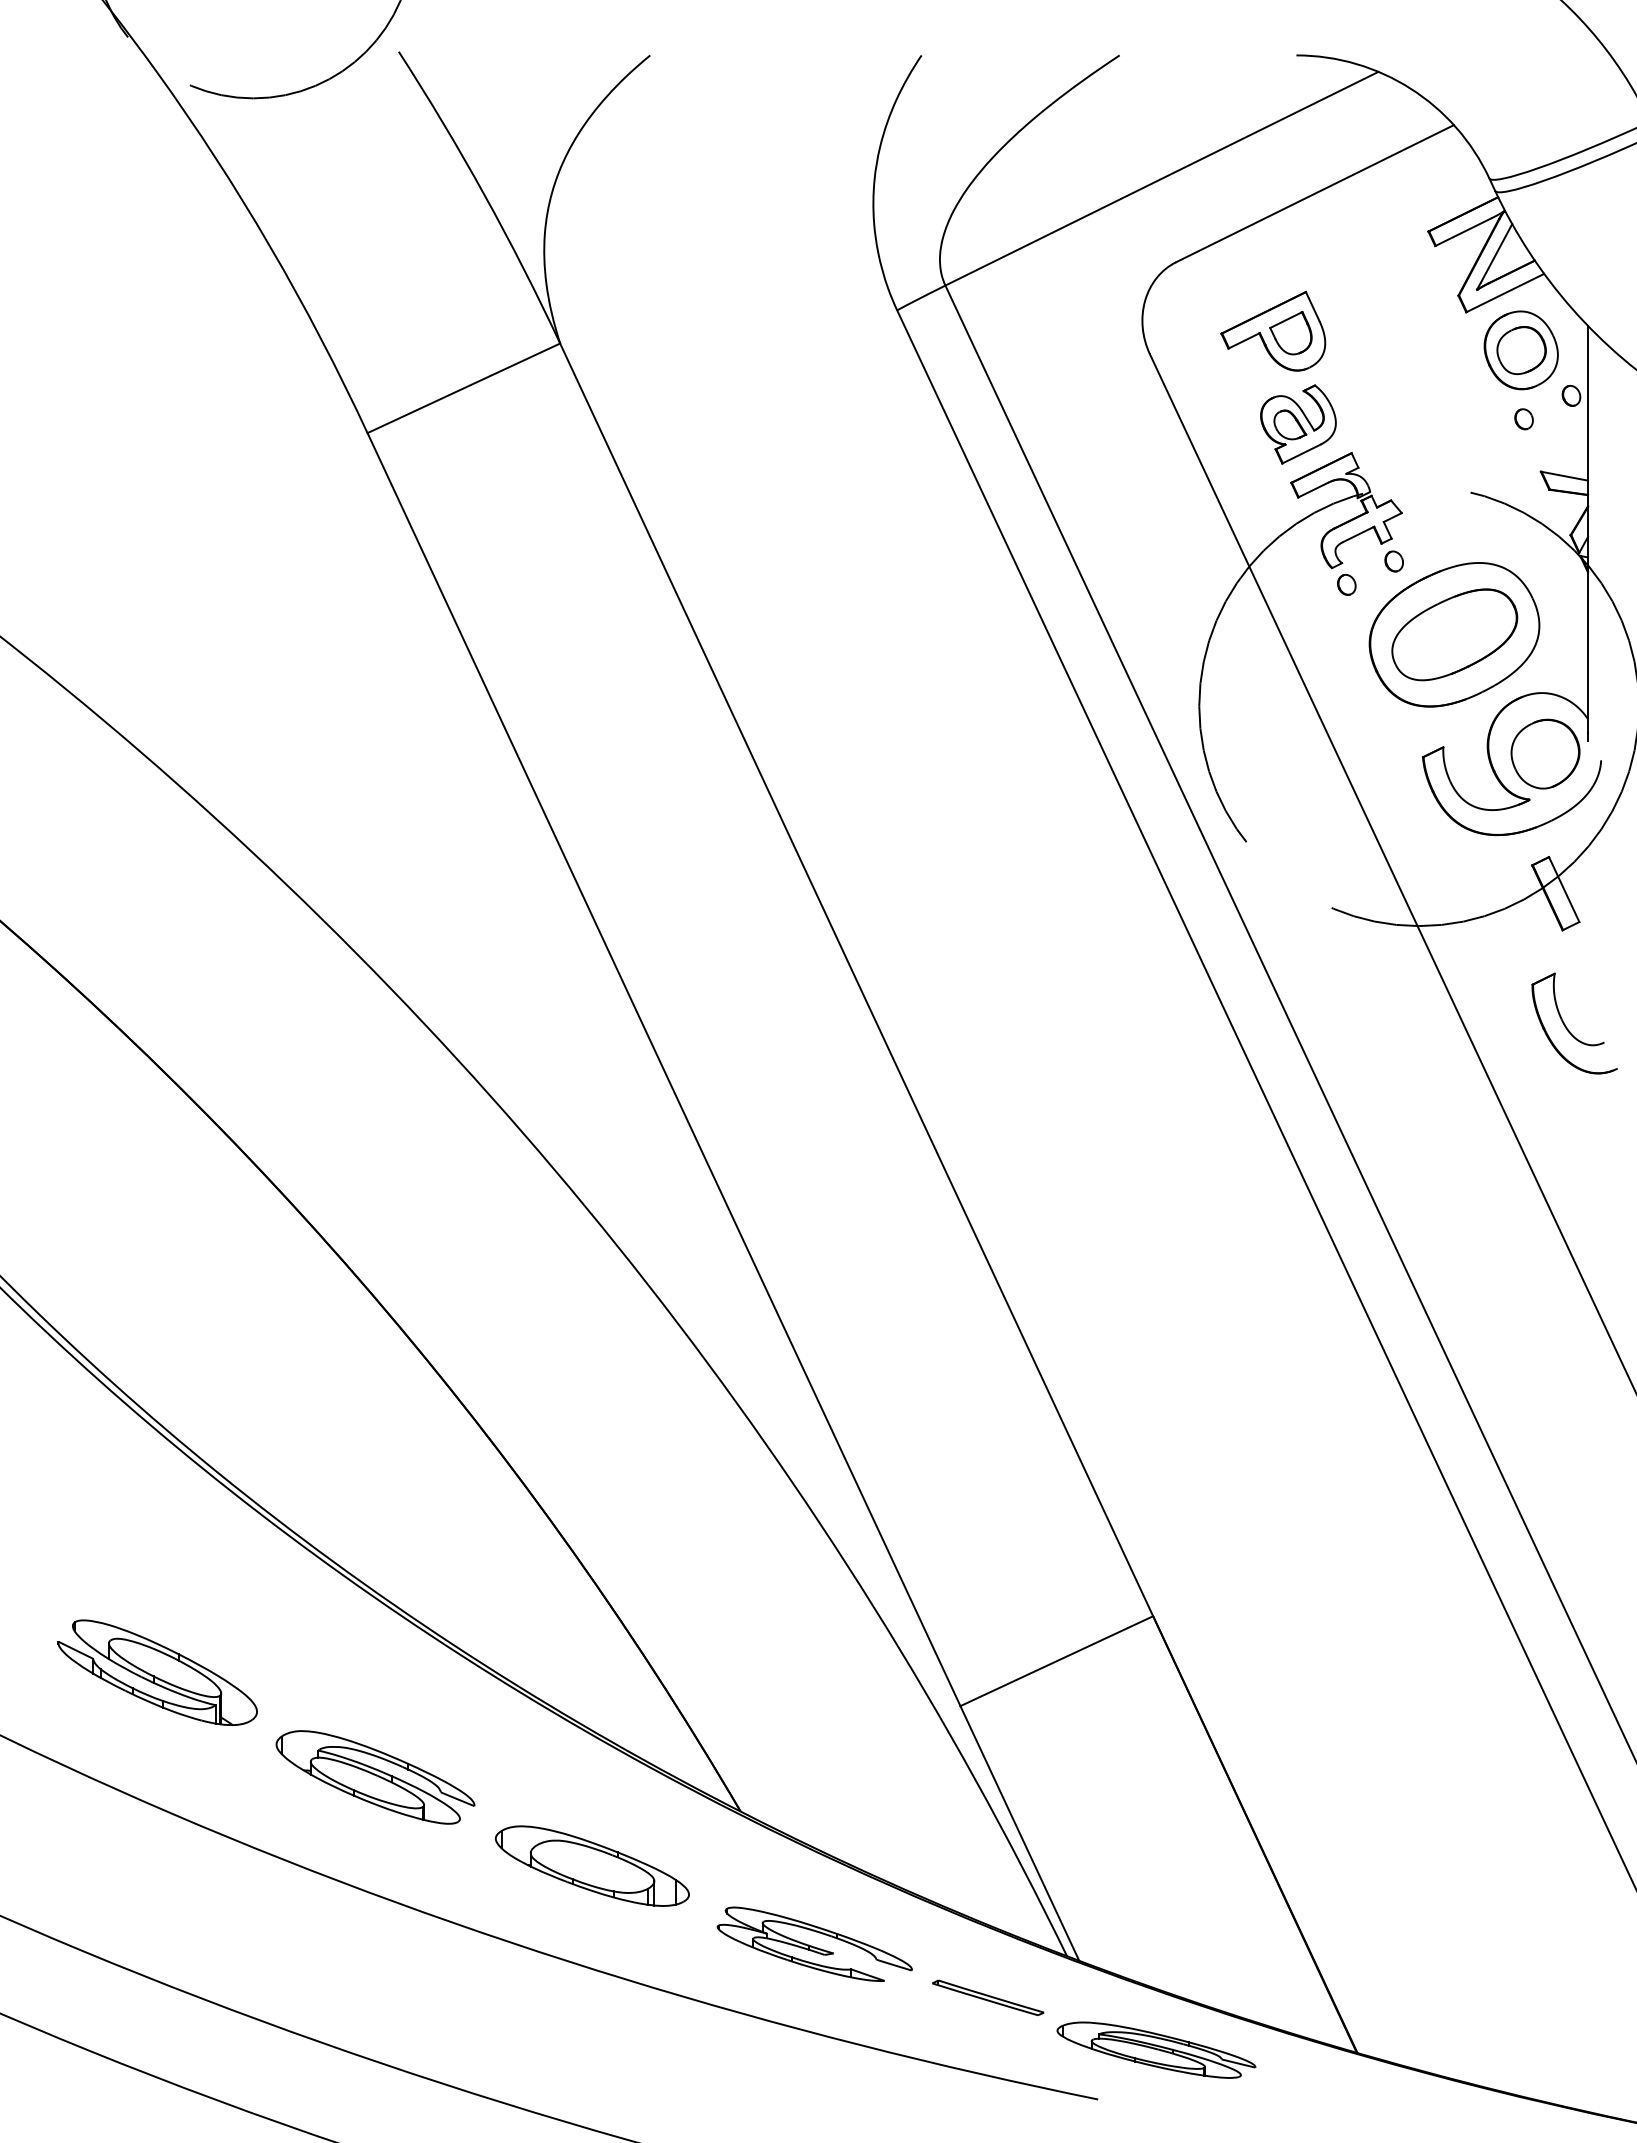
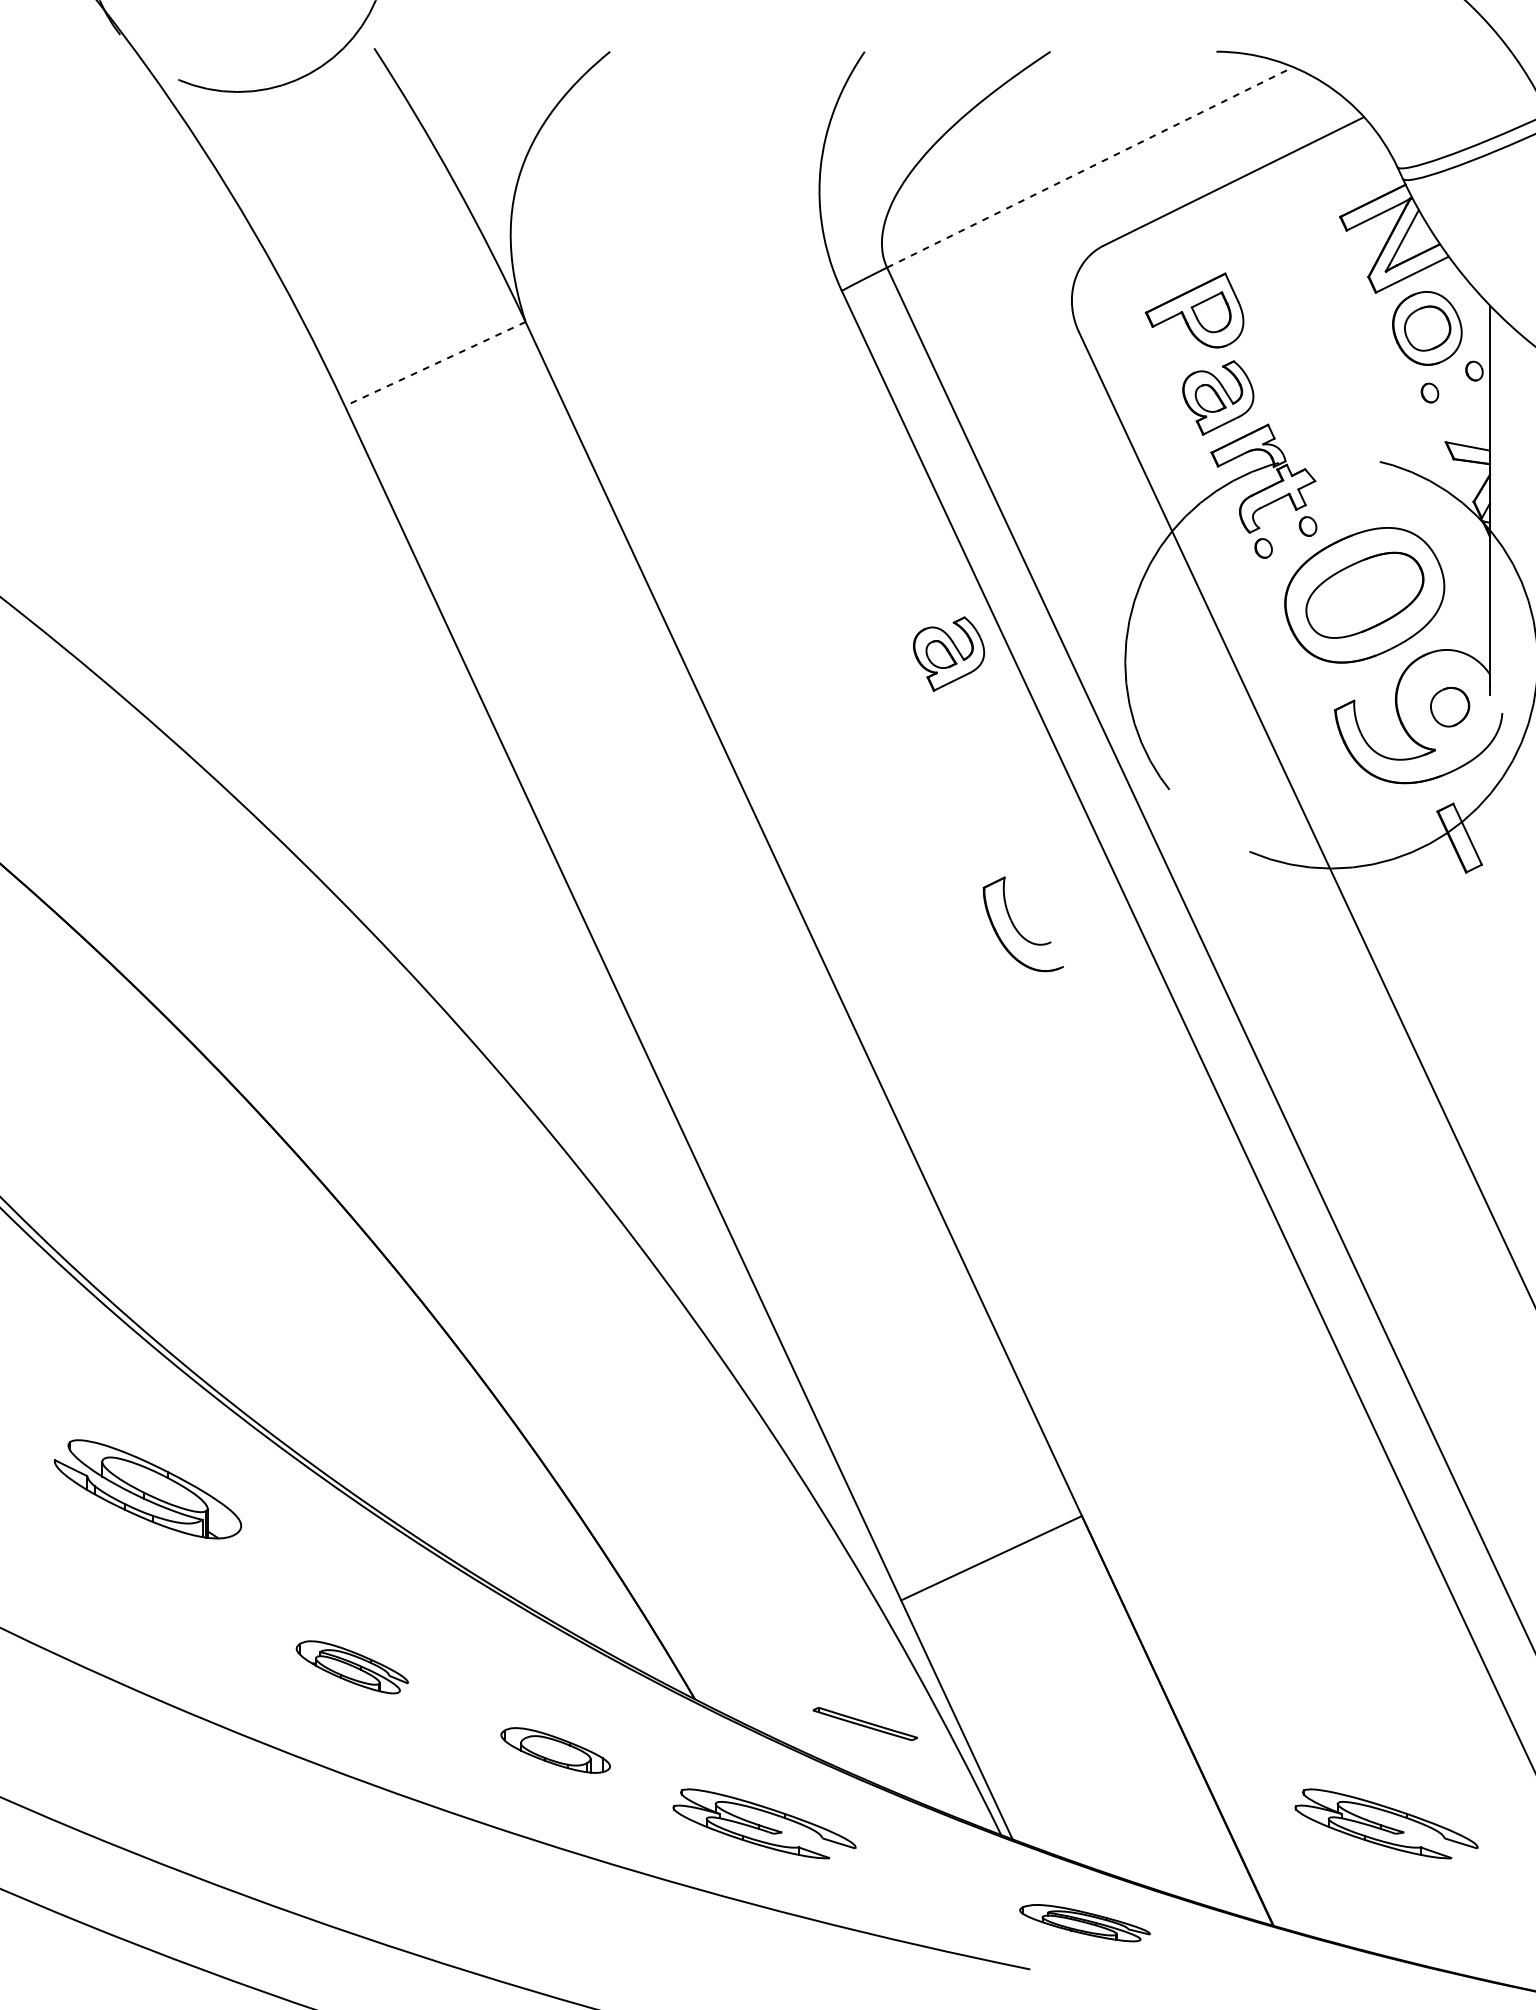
line: (1162, 178) -> (1090, 167), solid -> dashed
line: (463, 388) -> (434, 364), solid -> dashed
part: (1011, 697) -> (949, 654), added
part: (1545, 753) -> (1450, 706), size x0.6
part: (1567, 1027) -> (1016, 928), moved
part: (157, 1672) -> (147, 1489), moved
part: (375, 1777) -> (352, 1667), size x0.6
part: (591, 1865) -> (555, 1749), size x0.6
part: (1477, 1943) -> (1386, 1823), added
part: (988, 1997) -> (865, 1723), moved
part: (1156, 2049) -> (1085, 1922), size x0.7

